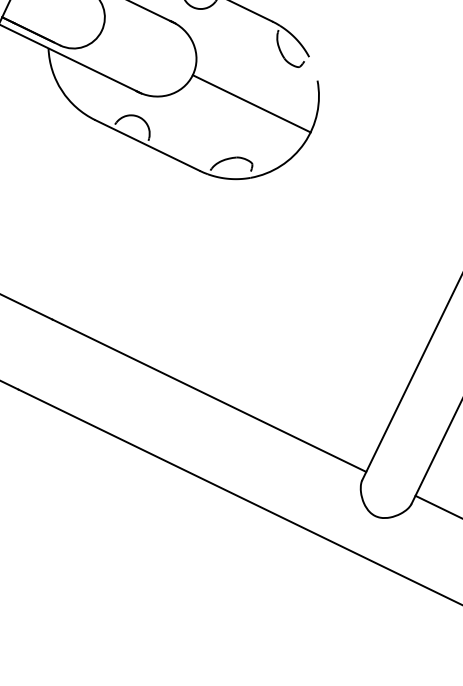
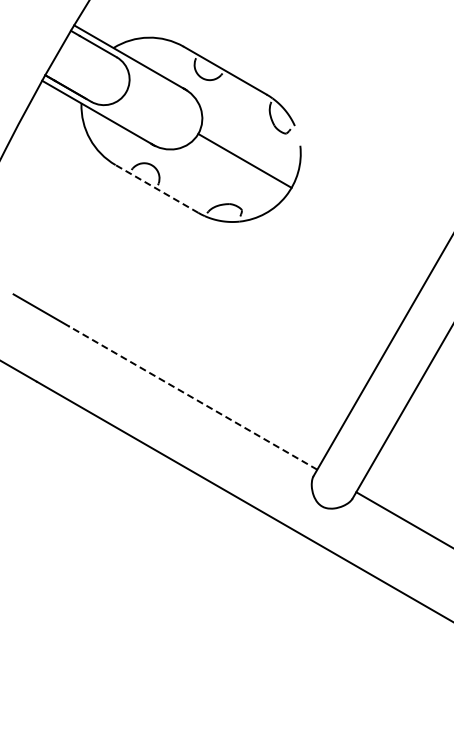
line: (146, 144) -> (156, 188), solid -> dashed
line: (208, 395) -> (192, 397), solid -> dashed

